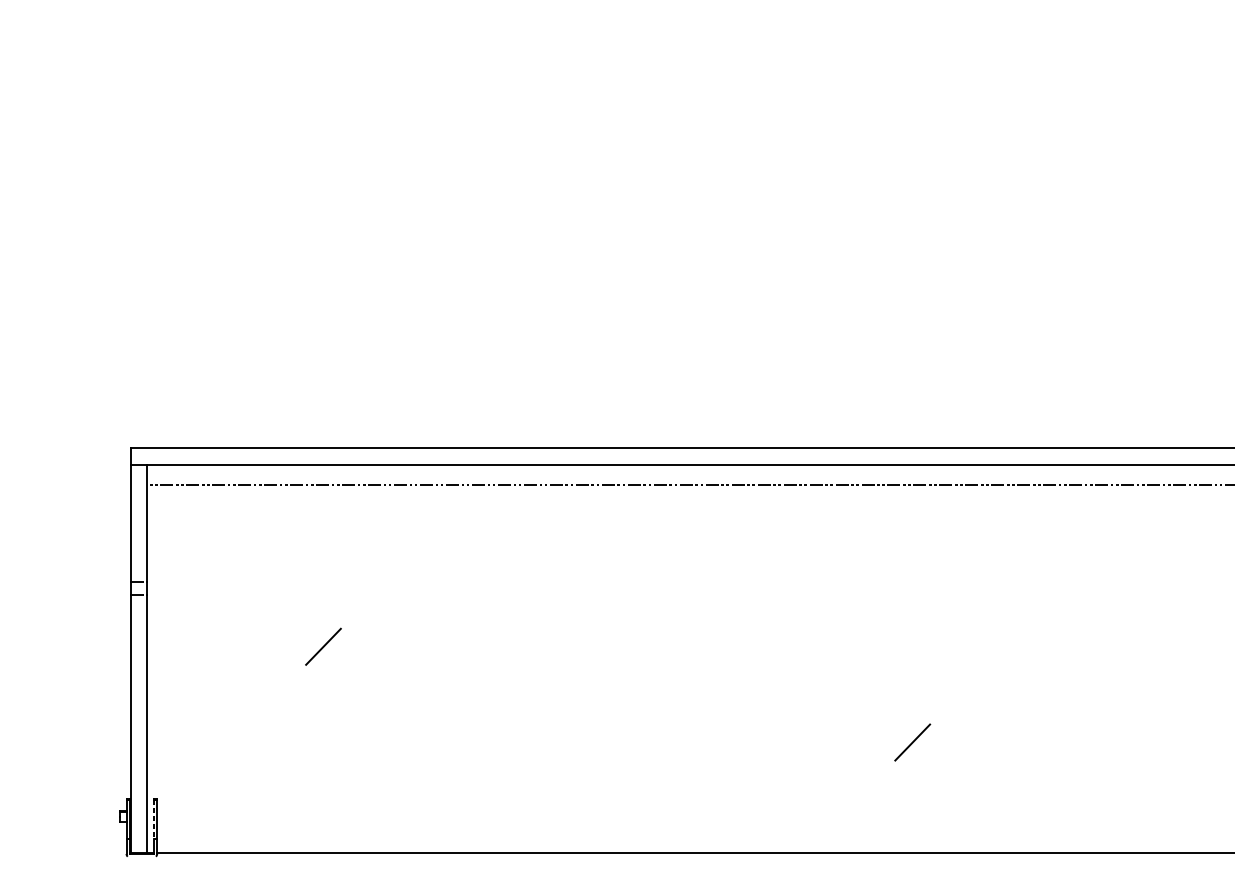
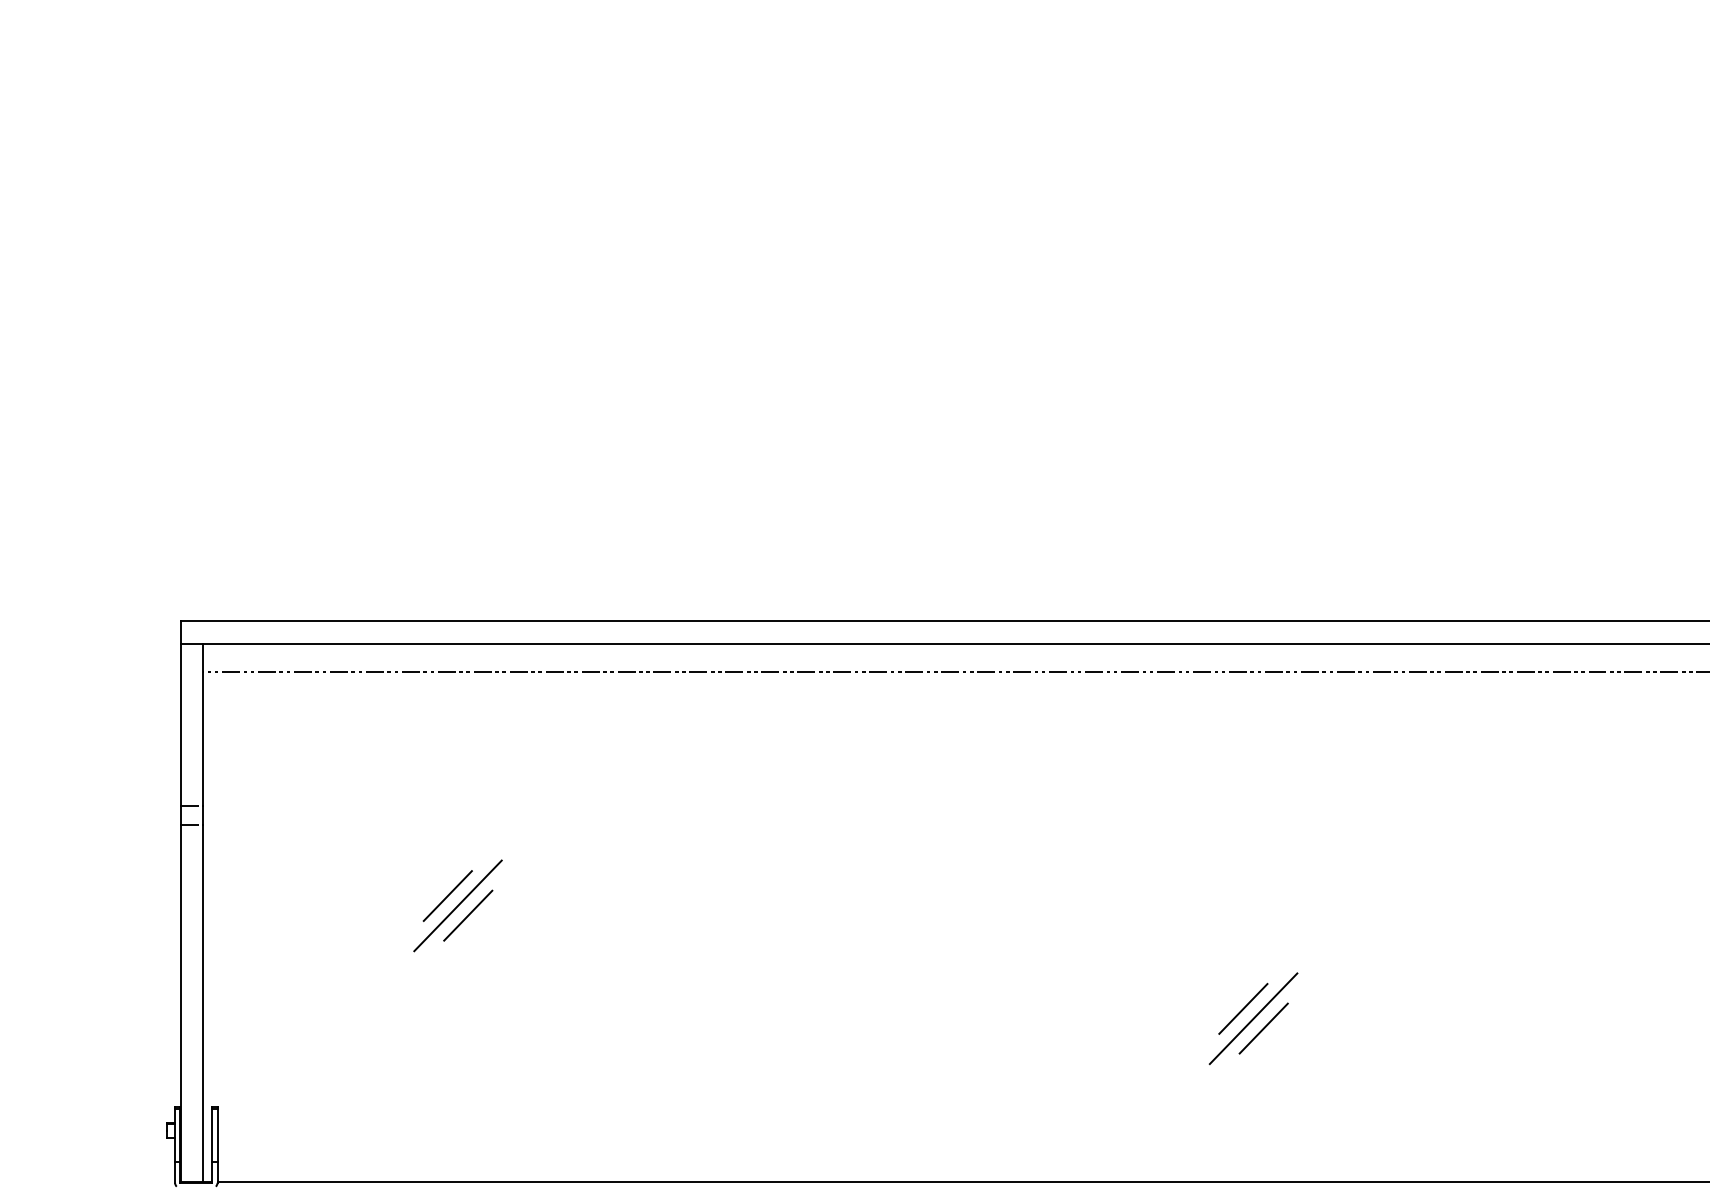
line: (330, 653) -> (457, 905), added
line: (338, 660) -> (468, 915), added
line: (898, 728) -> (1243, 1008), added
line: (905, 735) -> (1253, 1018), added
line: (153, 819) -> (212, 1135), dashed -> solid

